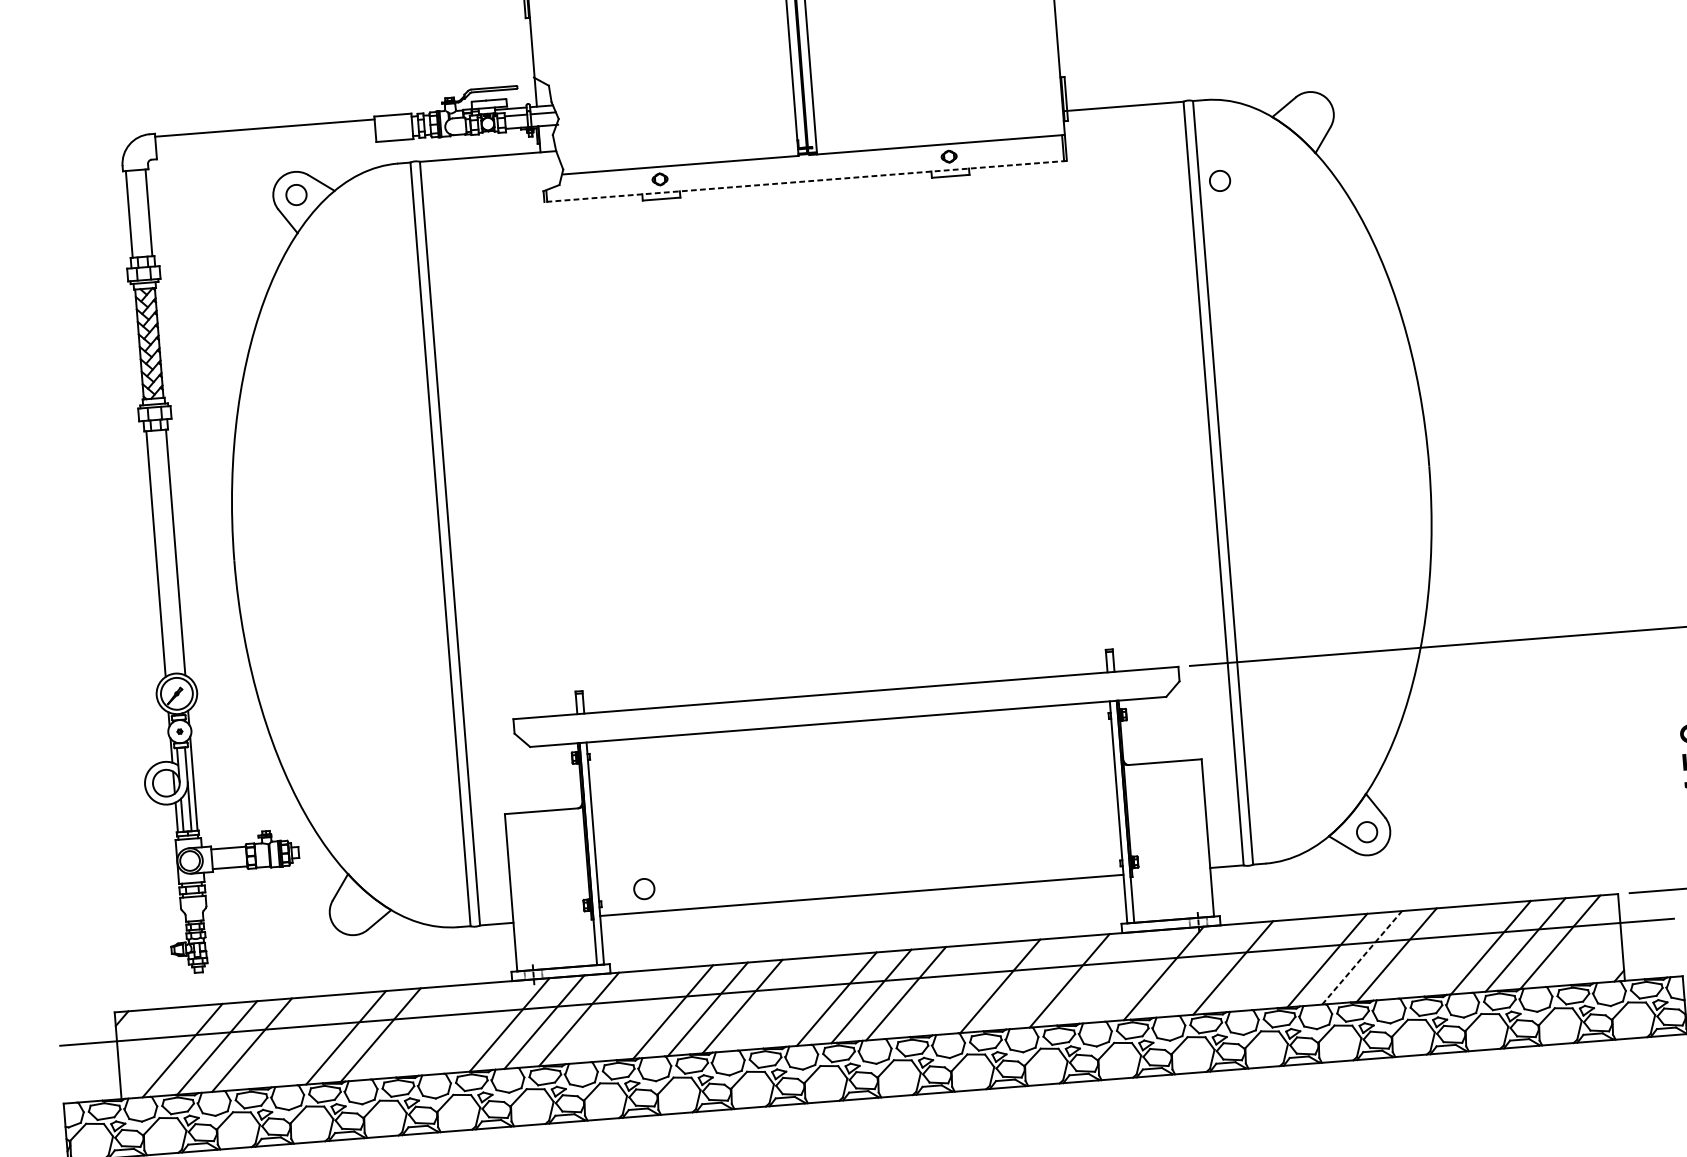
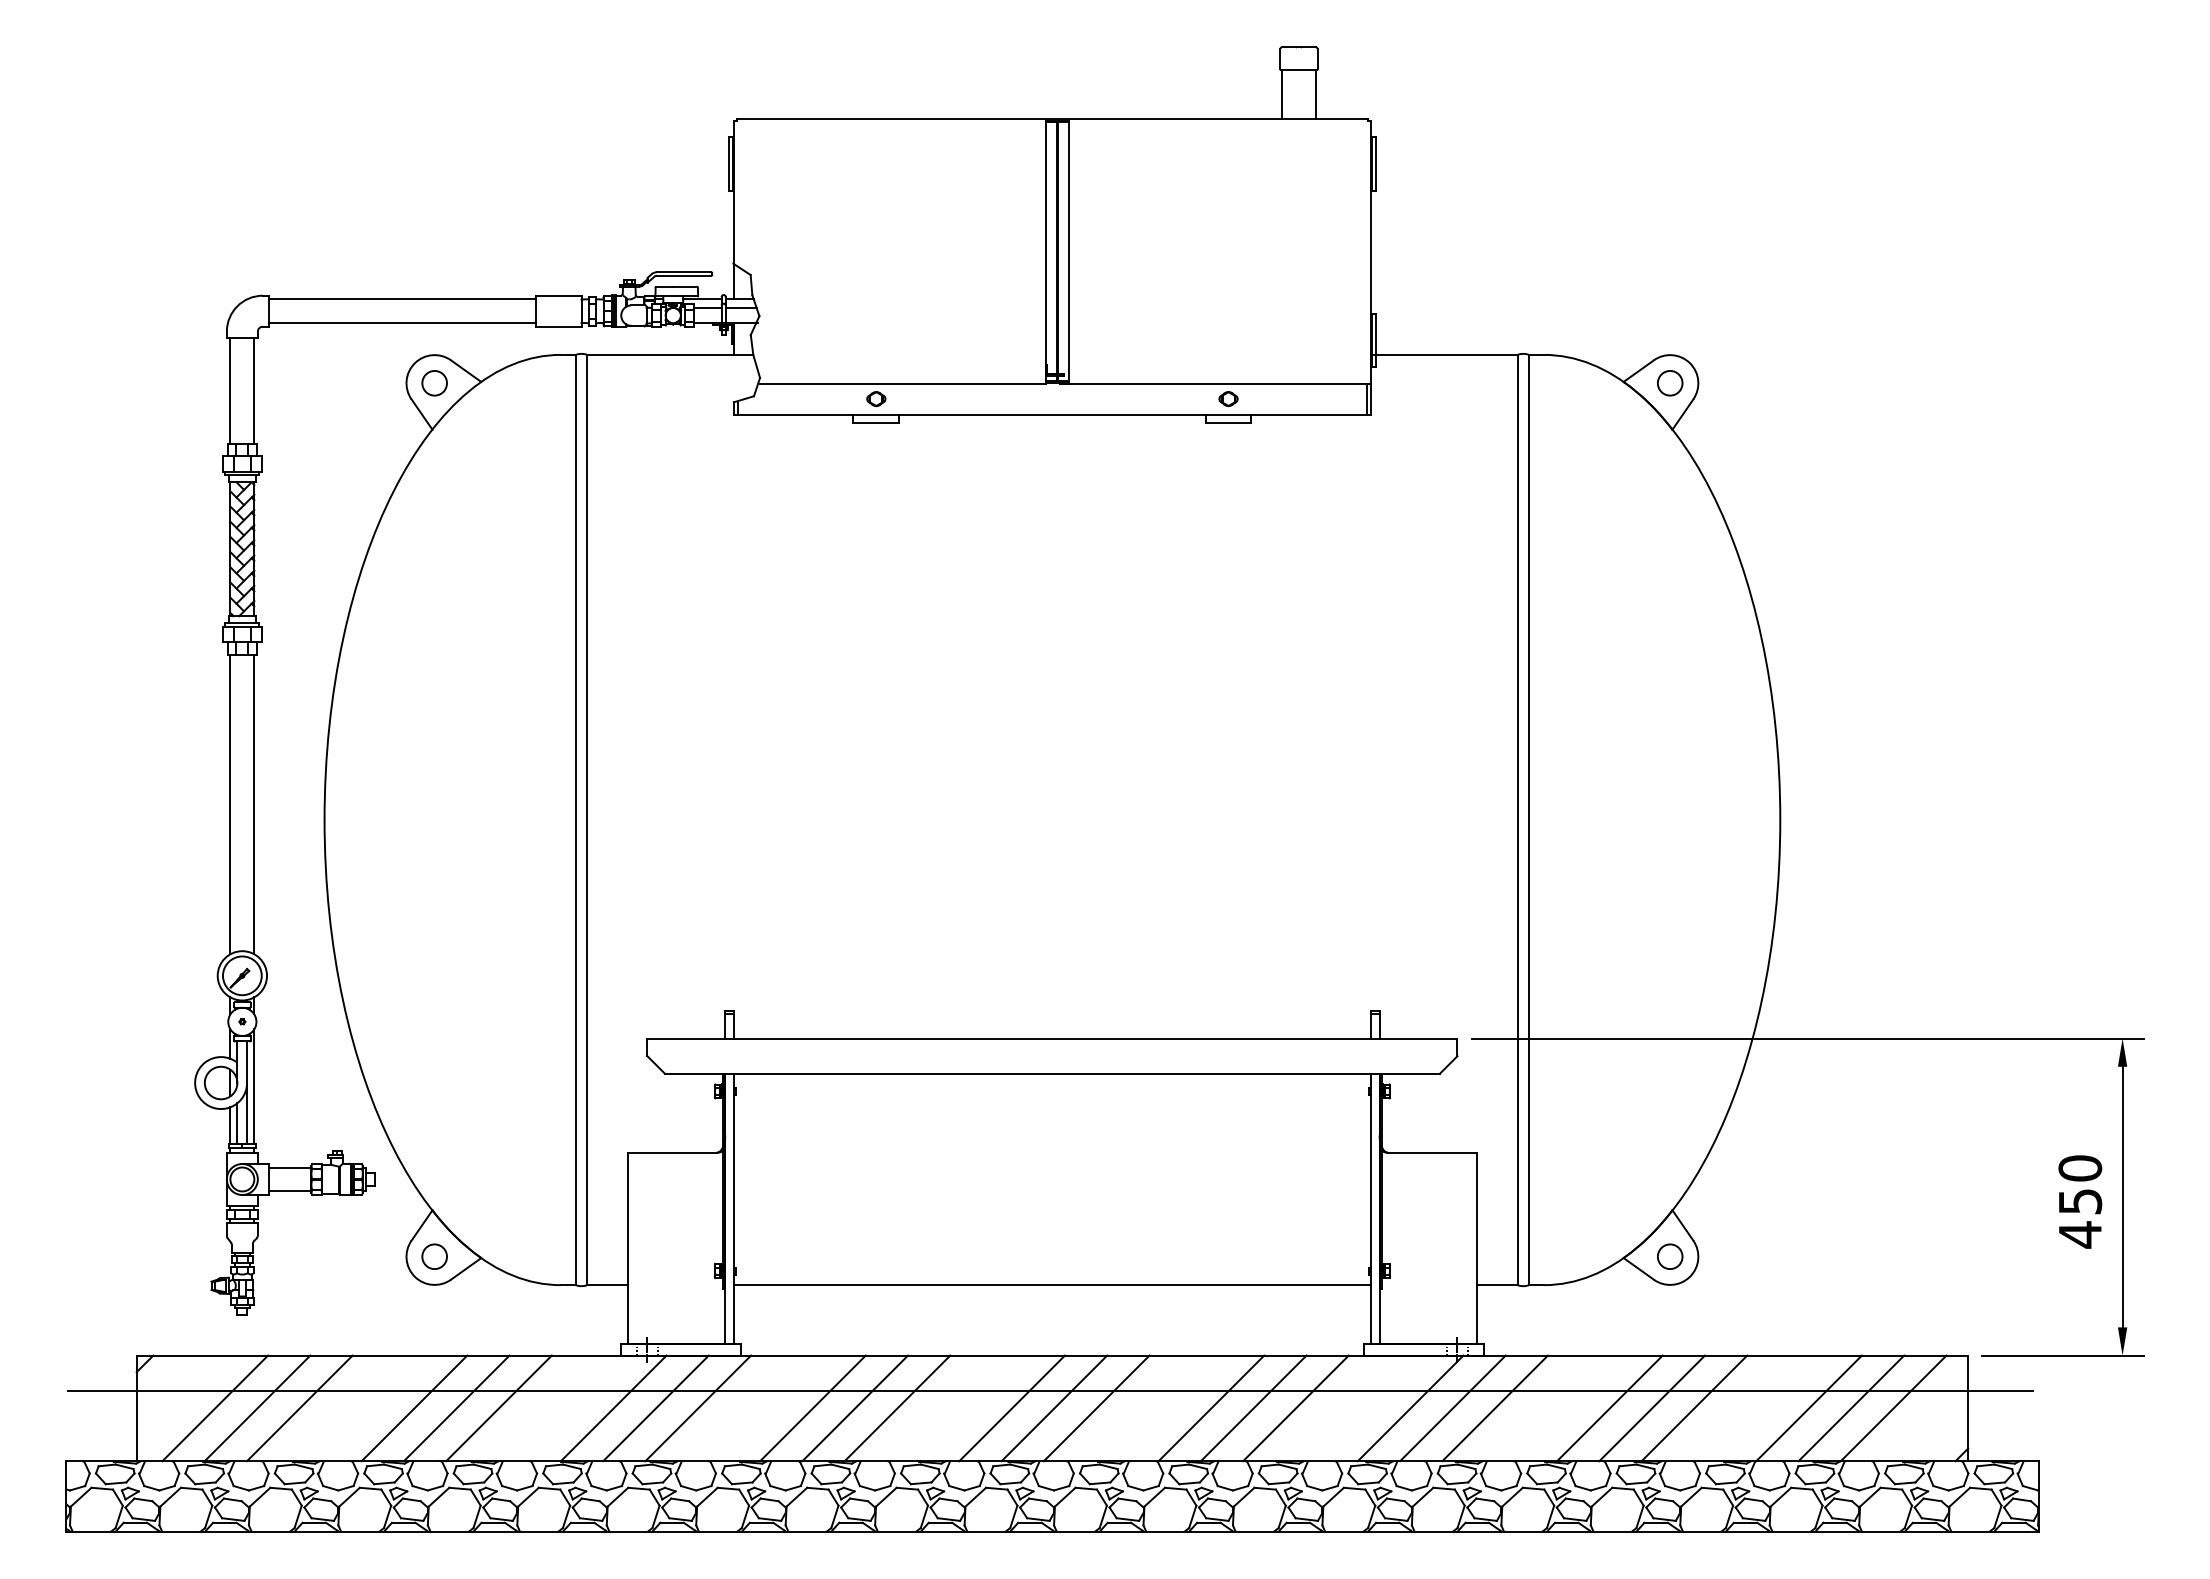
line: (266, 148) -> (402, 323), added
line: (804, 181) -> (1051, 415), dashed -> solid
circle: (1220, 181) -> (1670, 383), moved
circle: (644, 888) -> (434, 1256), moved
line: (1362, 957) -> (1652, 1408), dashed -> solid
line: (1198, 970) -> (1452, 1408), added
line: (1034, 983) -> (1253, 1408), added
line: (415, 1032) -> (498, 1408), added

